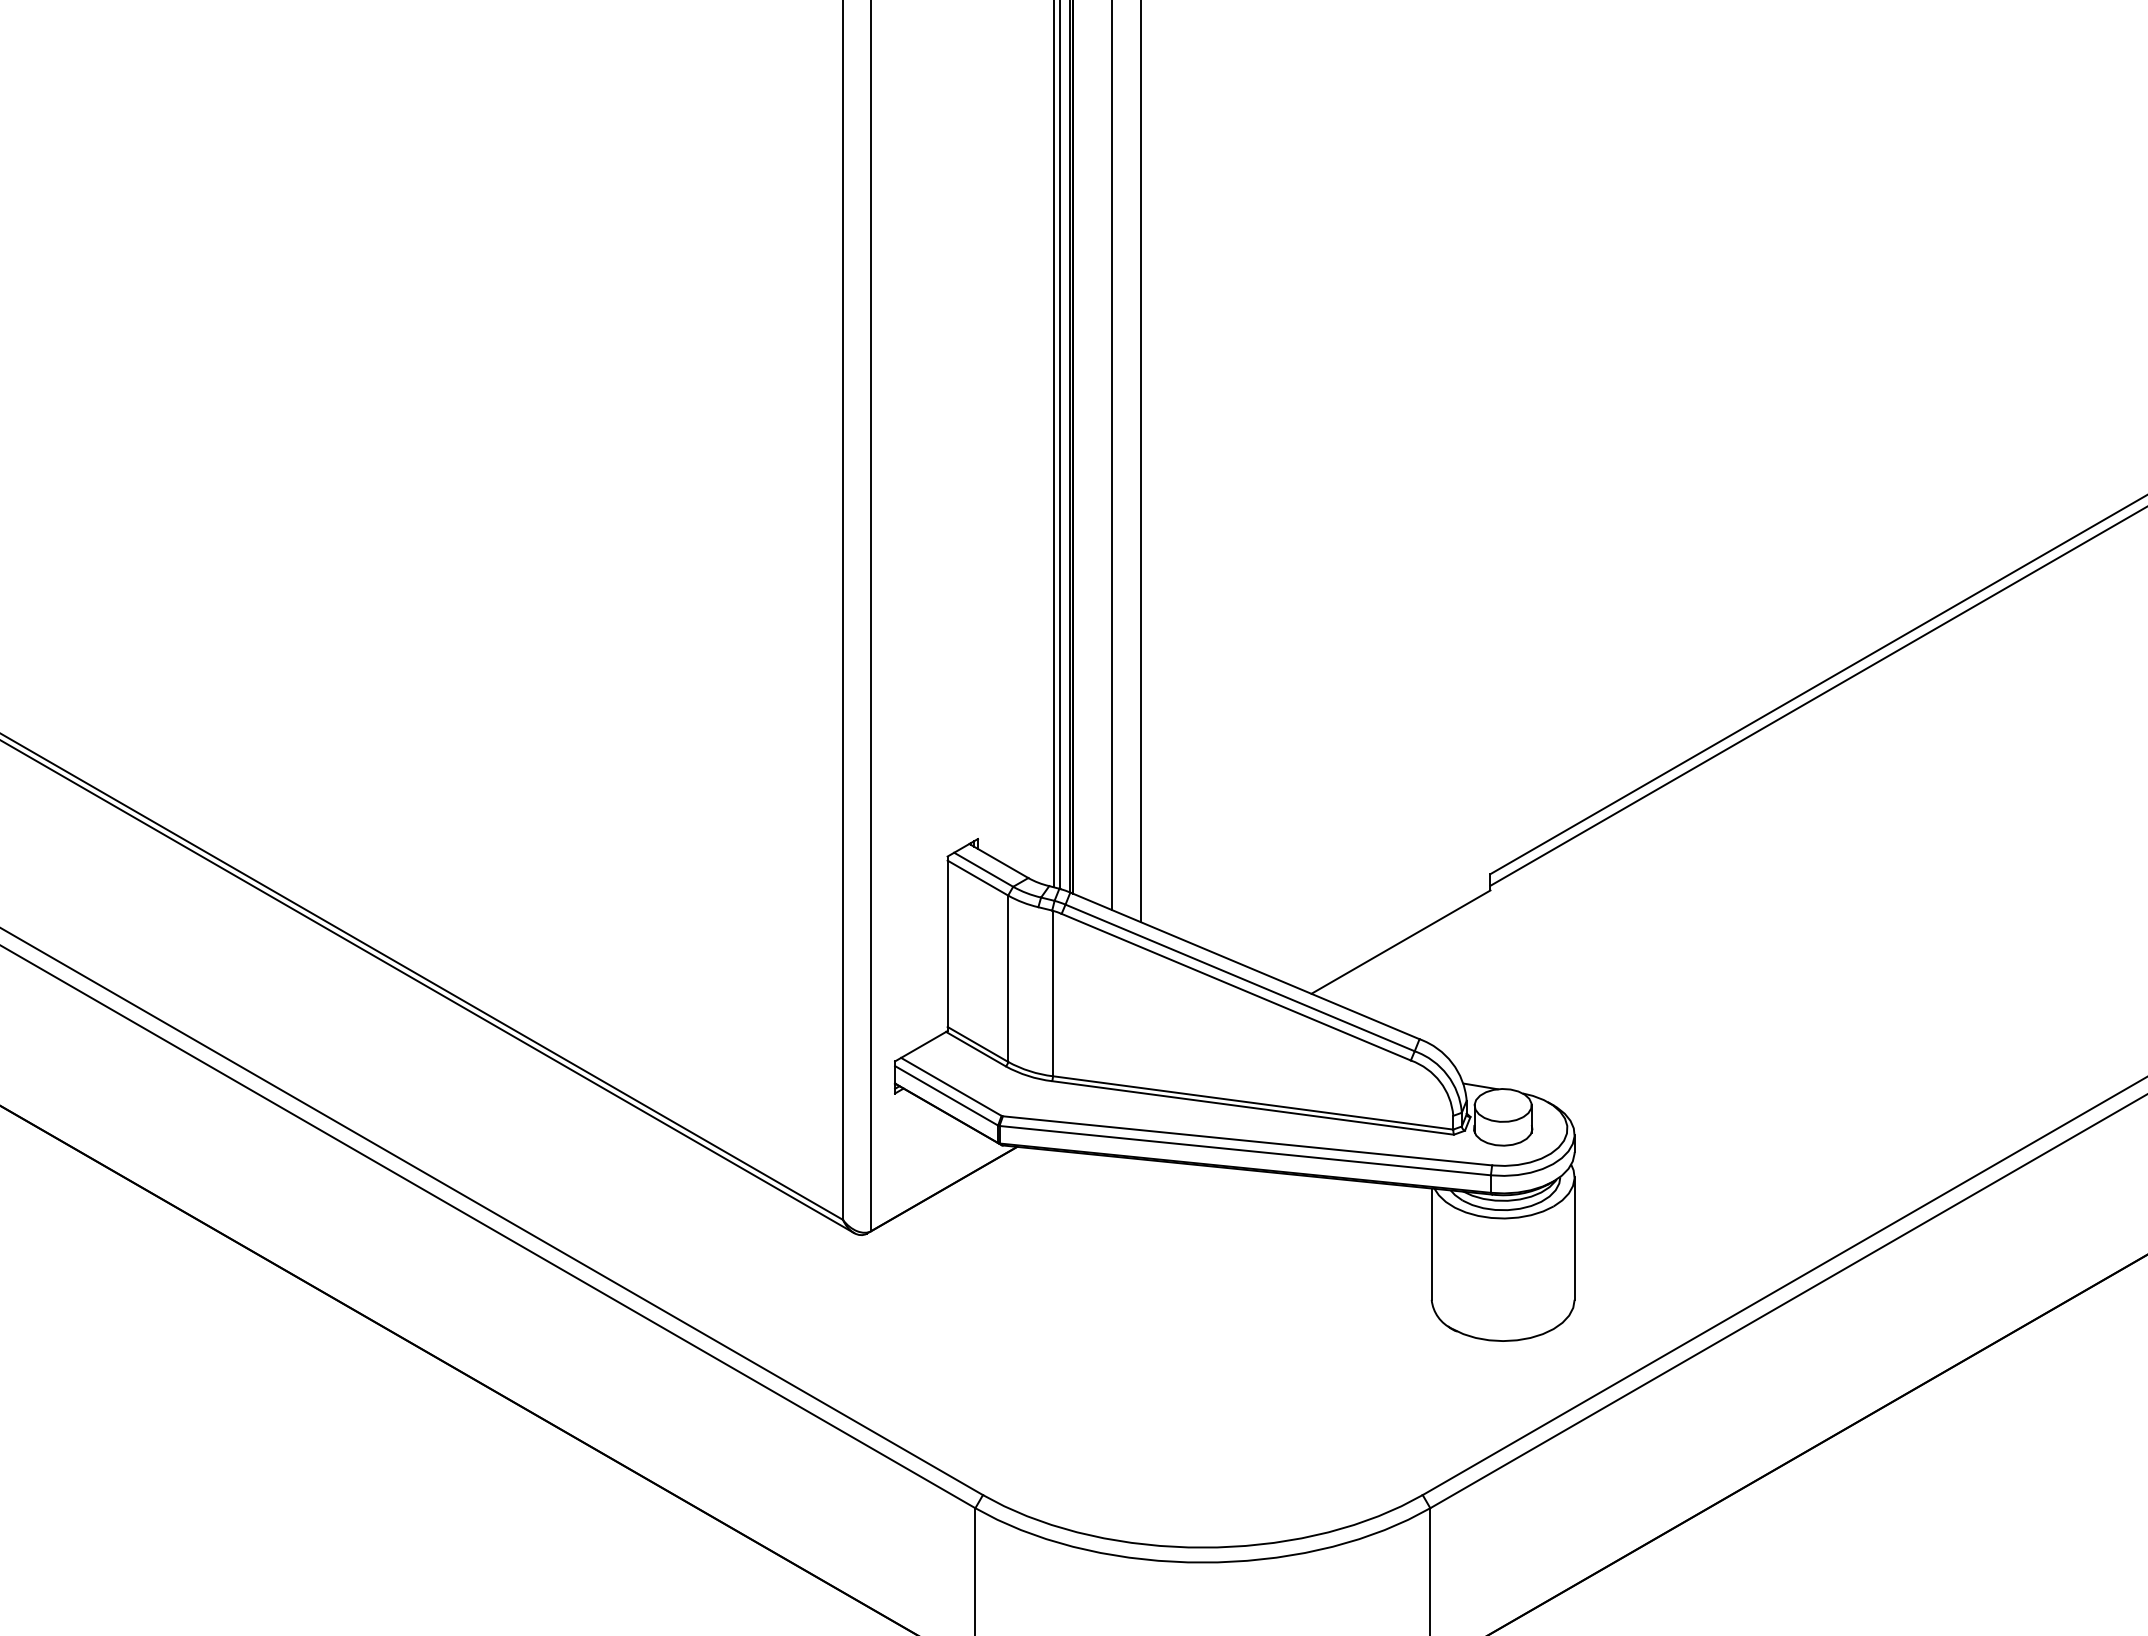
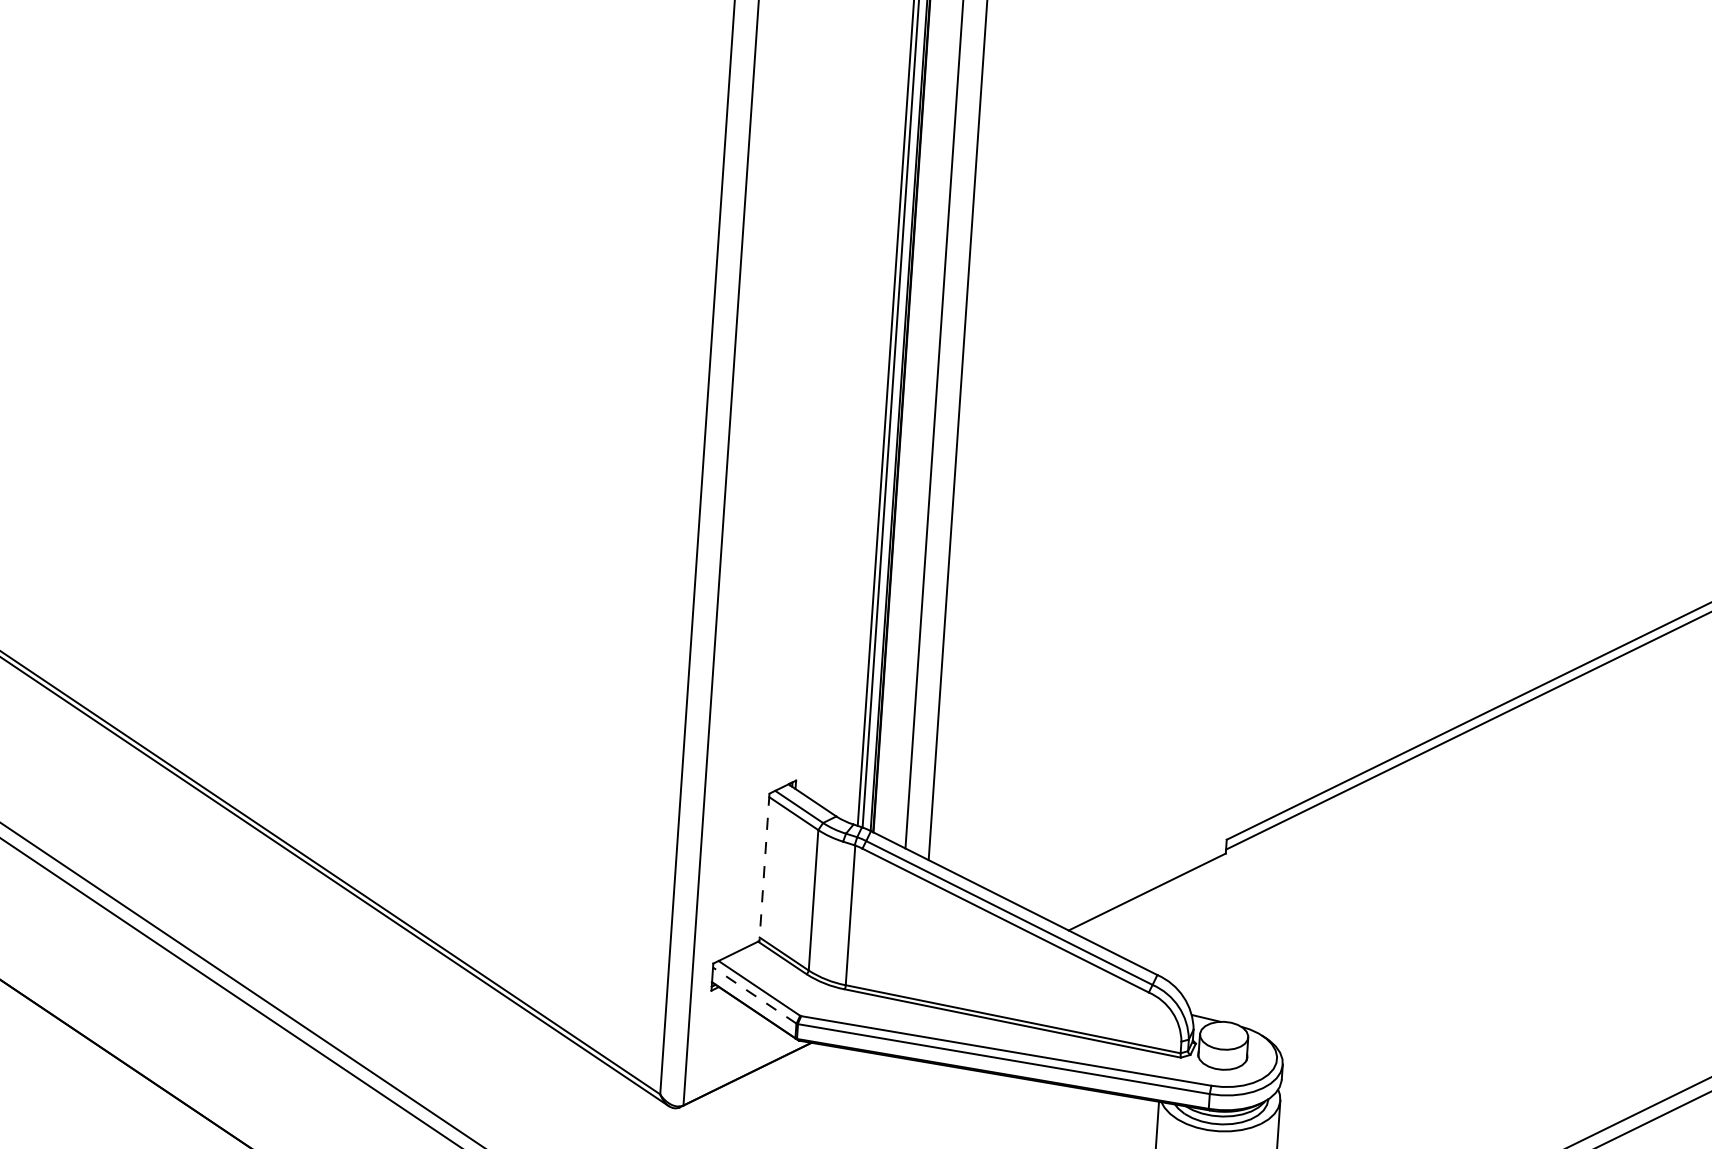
line: (947, 944) -> (764, 867), solid -> dashed
line: (946, 1095) -> (754, 995), solid -> dashed

